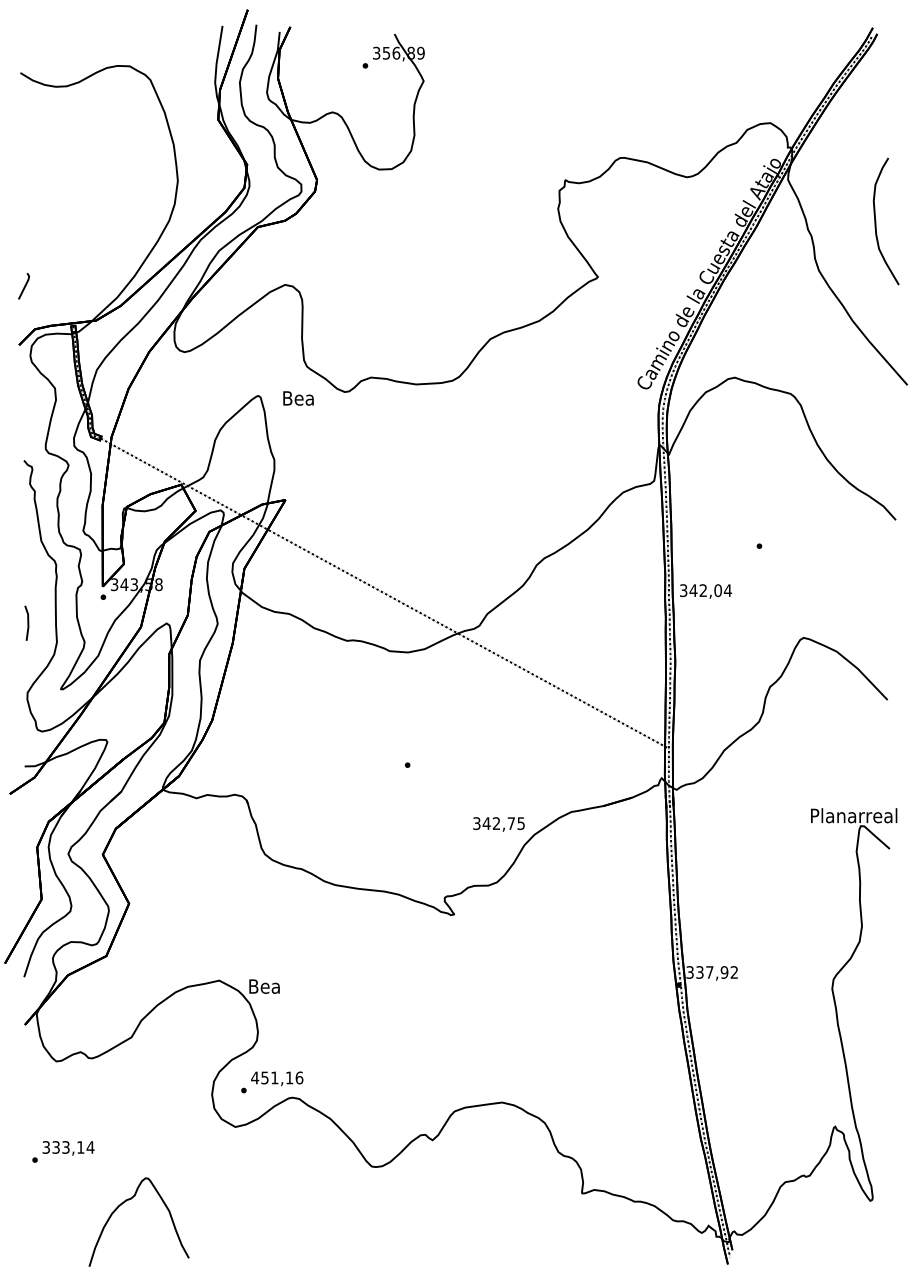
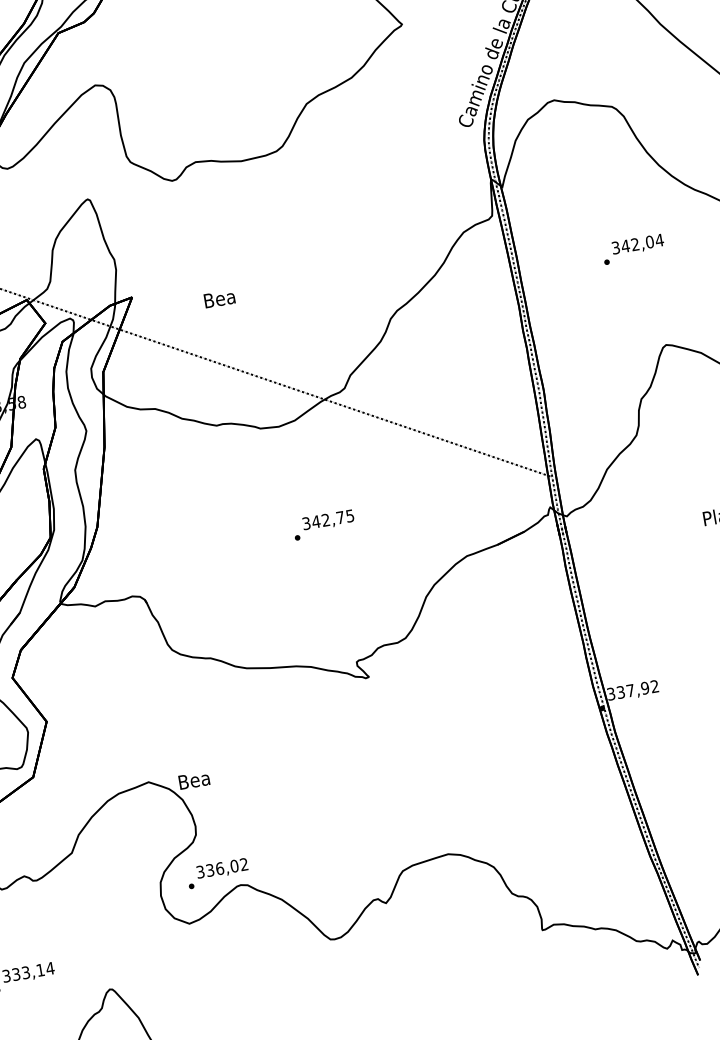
text: (298, 398) -> (219, 298), moved
text: (705, 591) -> (637, 245), moved
text: (498, 824) -> (327, 520), moved
text: (277, 1077) -> (222, 867), 451,16 -> 336,02

